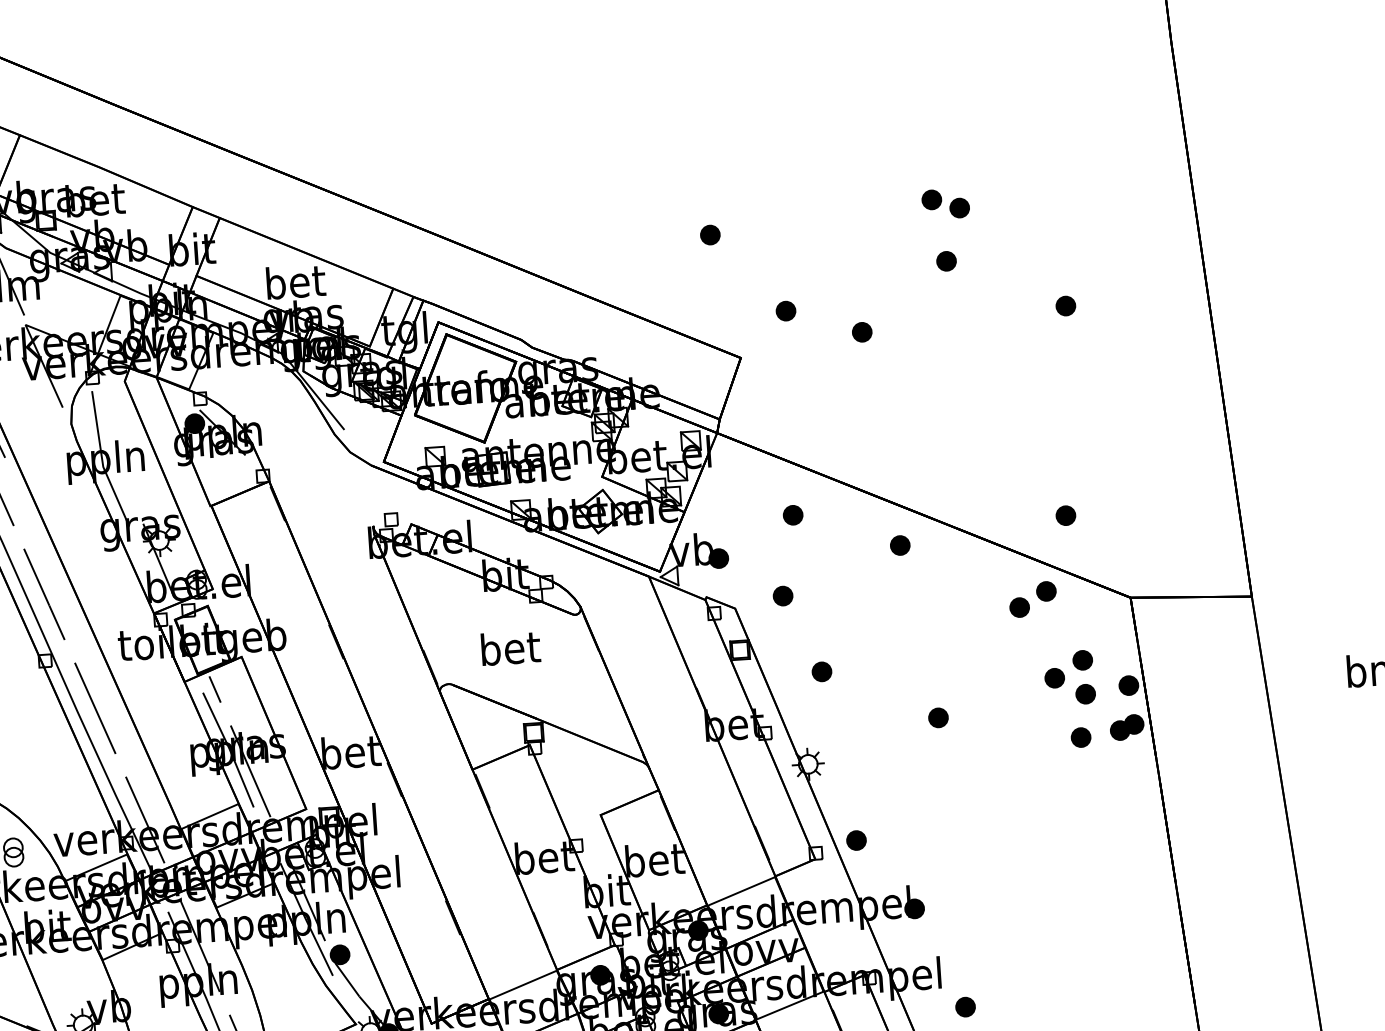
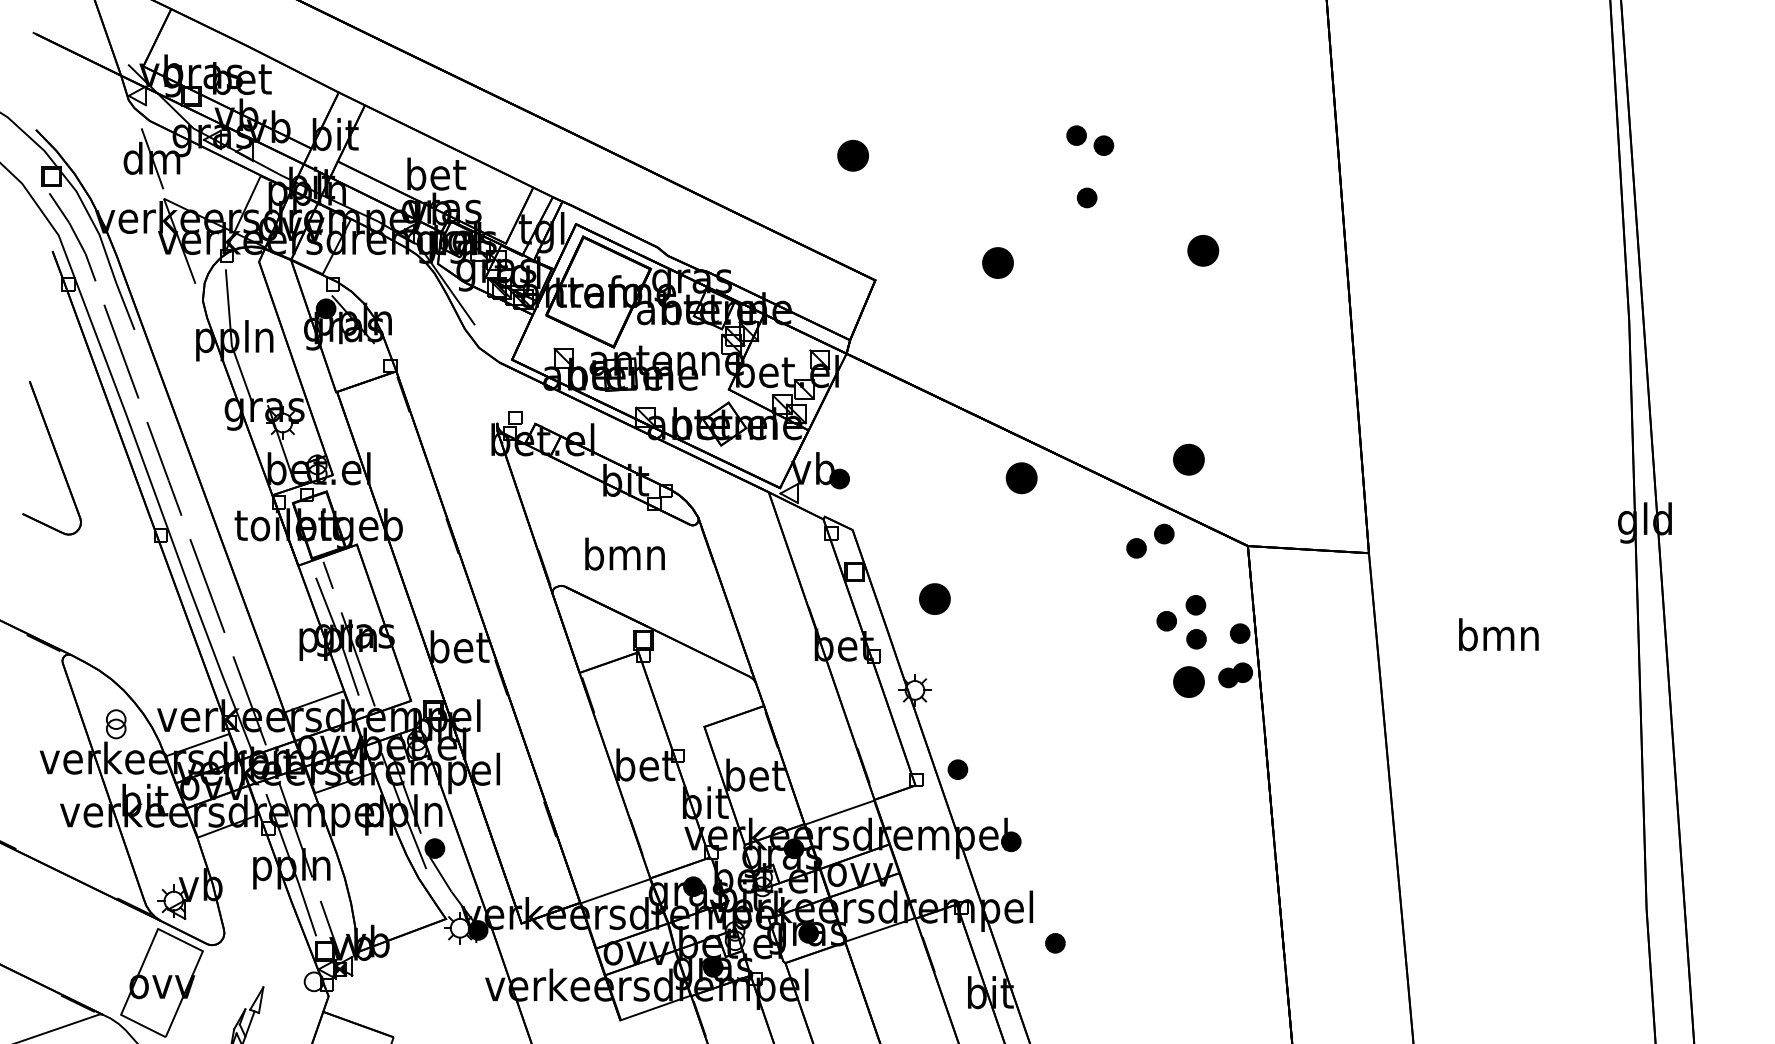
part: (710, 234) -> (853, 155), size x1.6
part: (1065, 305) -> (1202, 250), size x1.6
part: (785, 310) -> (923, 236), removed
part: (862, 331) -> (998, 262), size x1.6
part: (792, 514) -> (916, 440), removed
part: (1065, 515) -> (1188, 459), size x1.6
part: (900, 545) -> (1021, 478), size x1.6
part: (783, 595) -> (901, 520), removed
text: (509, 647) -> (624, 553), bet -> bmn
part: (821, 671) -> (934, 598), size x1.6
part: (937, 717) -> (1047, 652), removed
part: (1080, 737) -> (1188, 682), size x1.6

